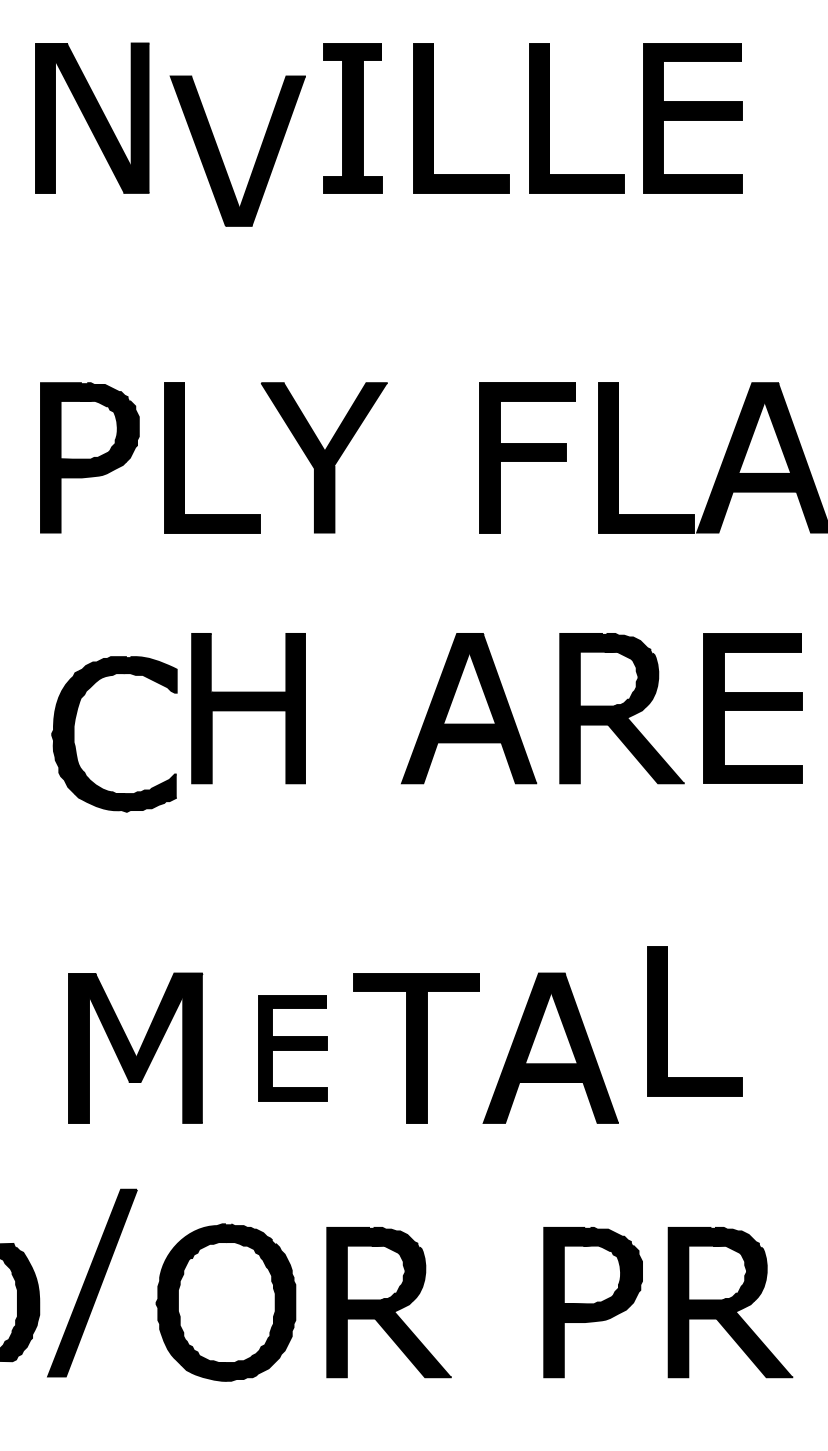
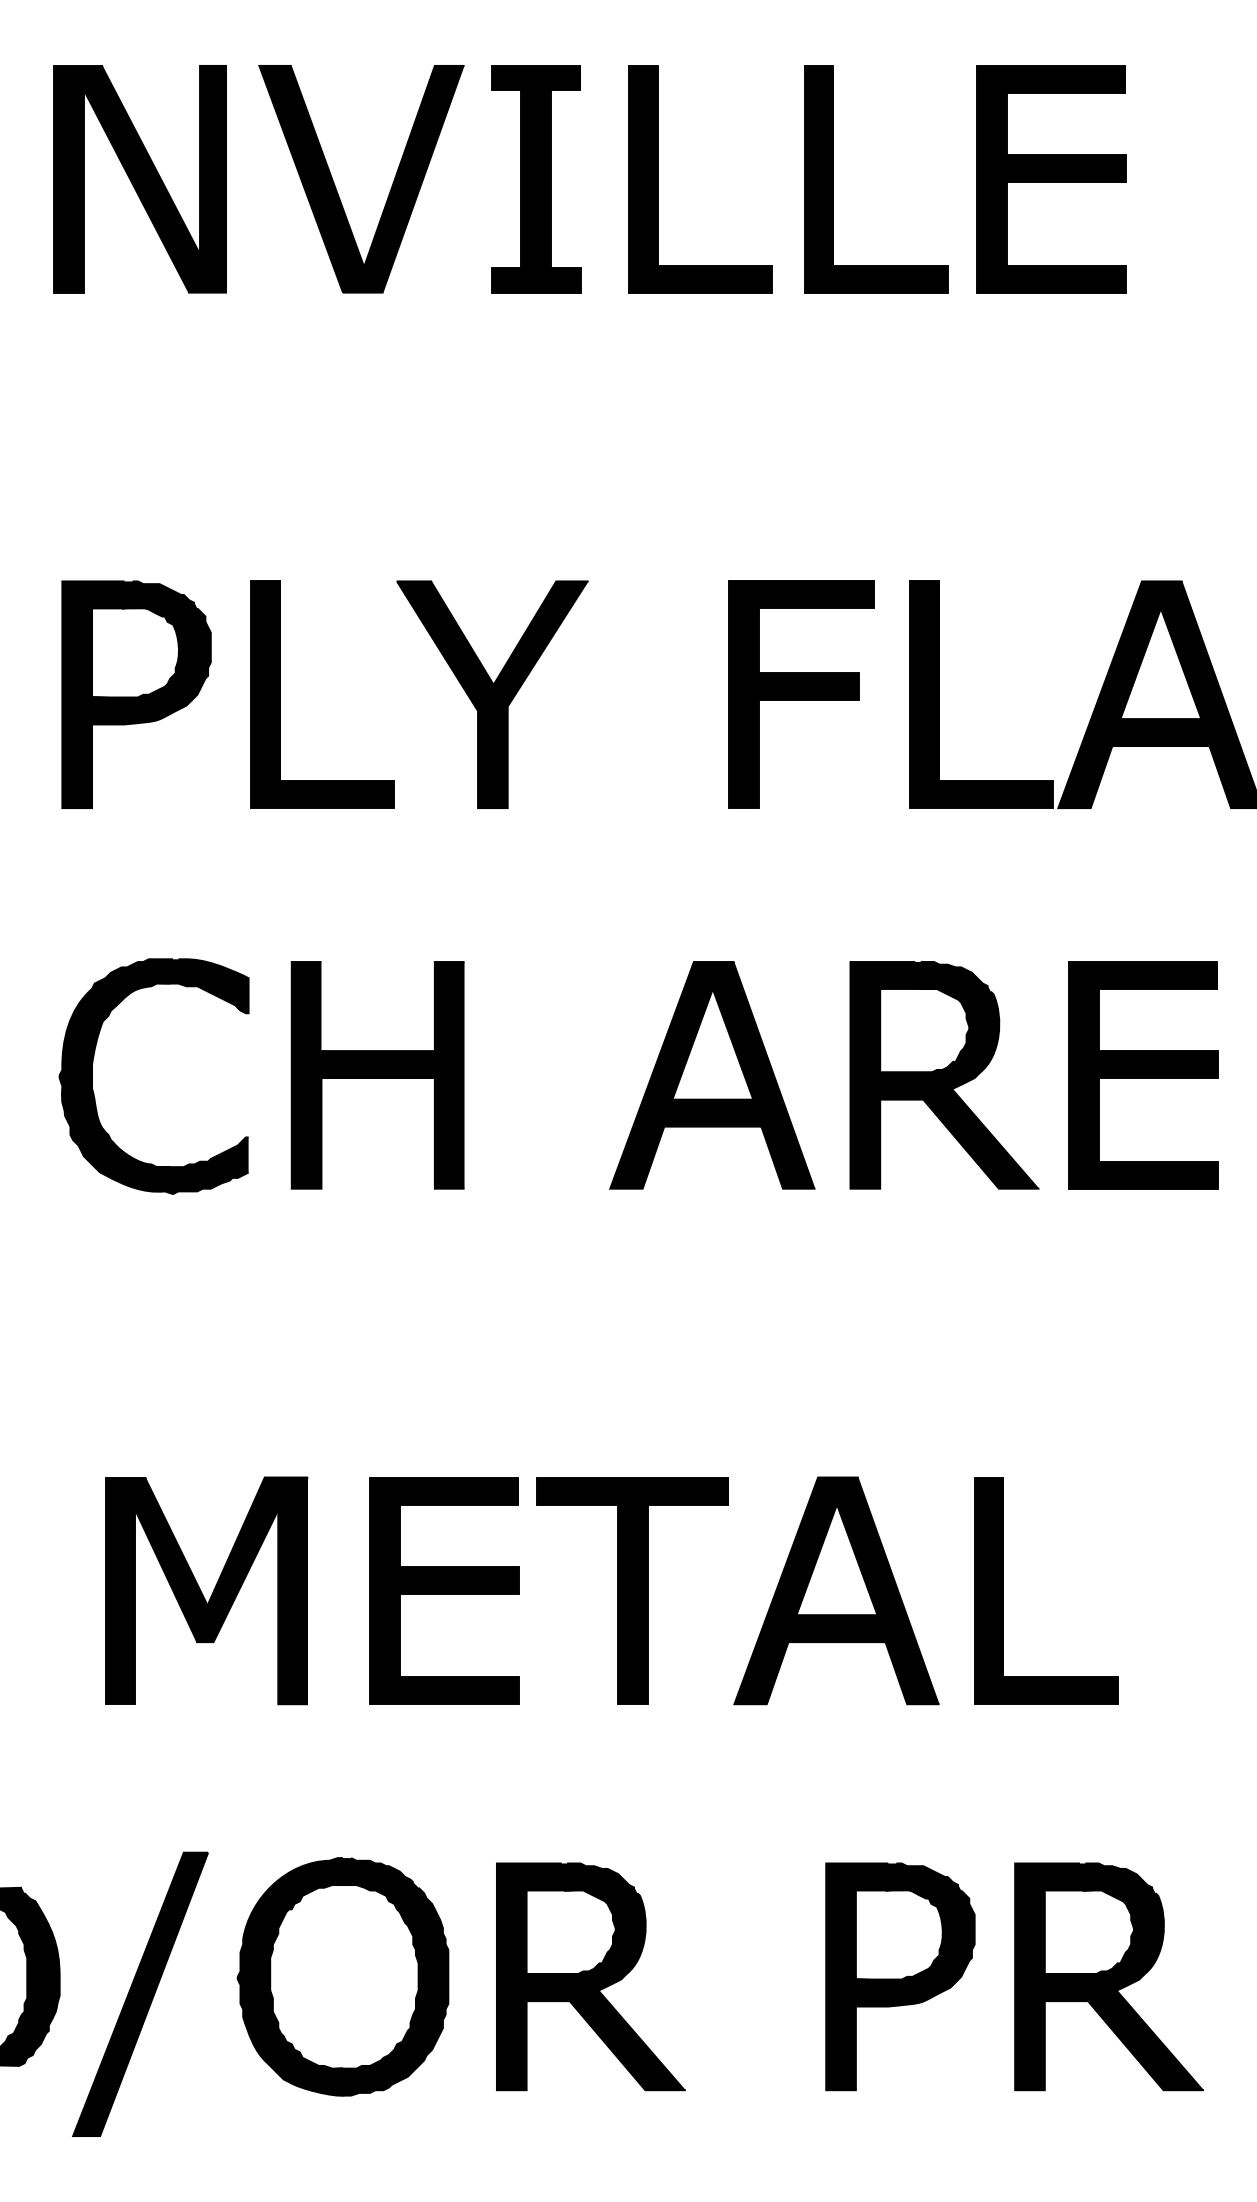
part: (221, 156) -> (336, 187), moved
part: (74, 734) -> (93, 1076), moved
part: (667, 1021) -> (1004, 1591), moved
part: (292, 1048) -> (444, 1591), size x1.43
part: (92, 1282) -> (140, 1993), moved

